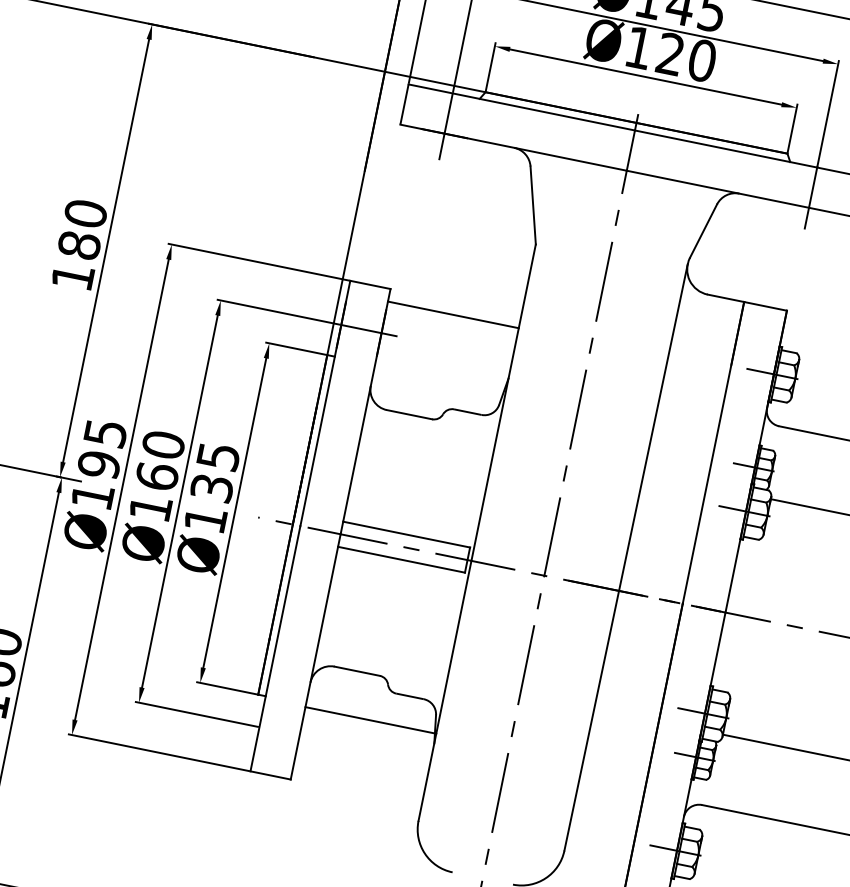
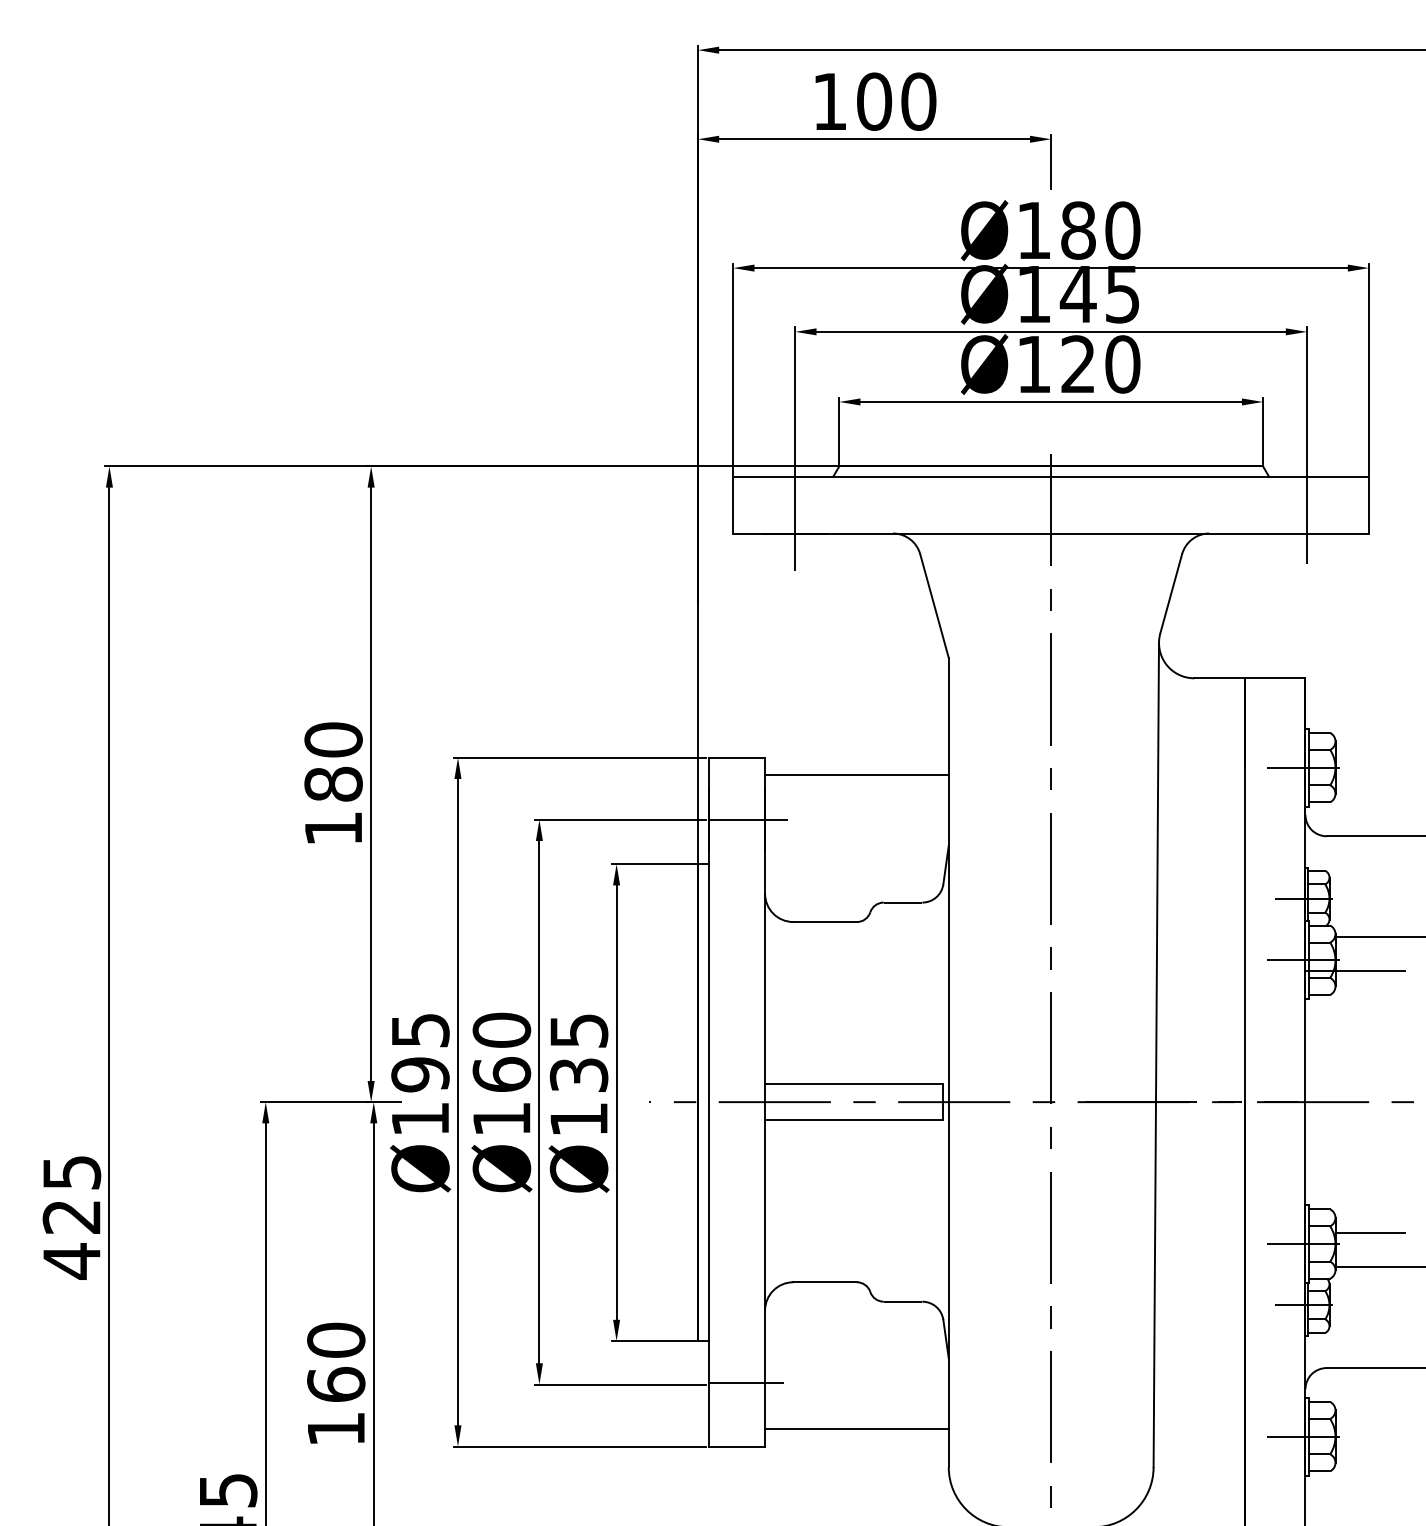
line: (779, 526) -> (1354, 971), added
line: (752, 714) -> (1369, 1232), added
line: (370, 720) -> (856, 1428), moved
line: (286, 731) -> (746, 1382), added

